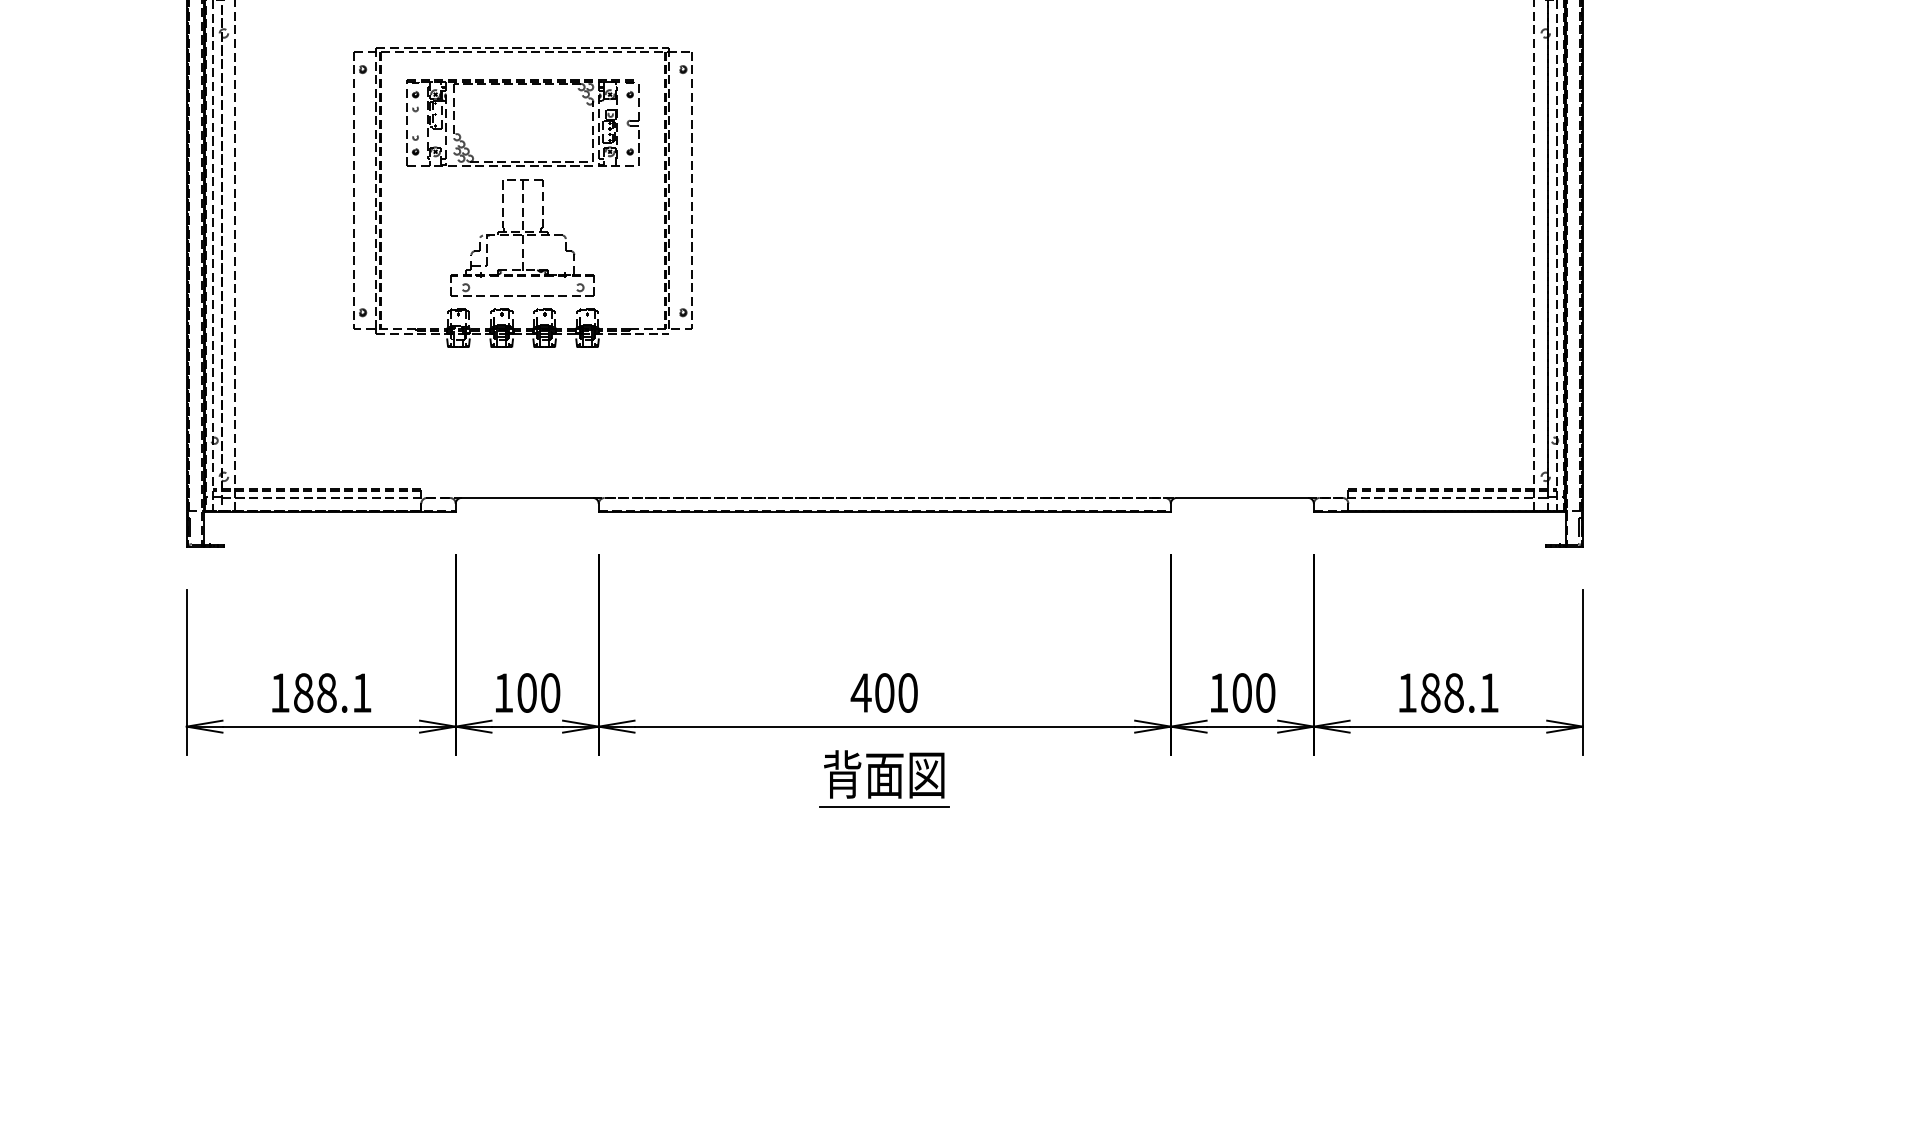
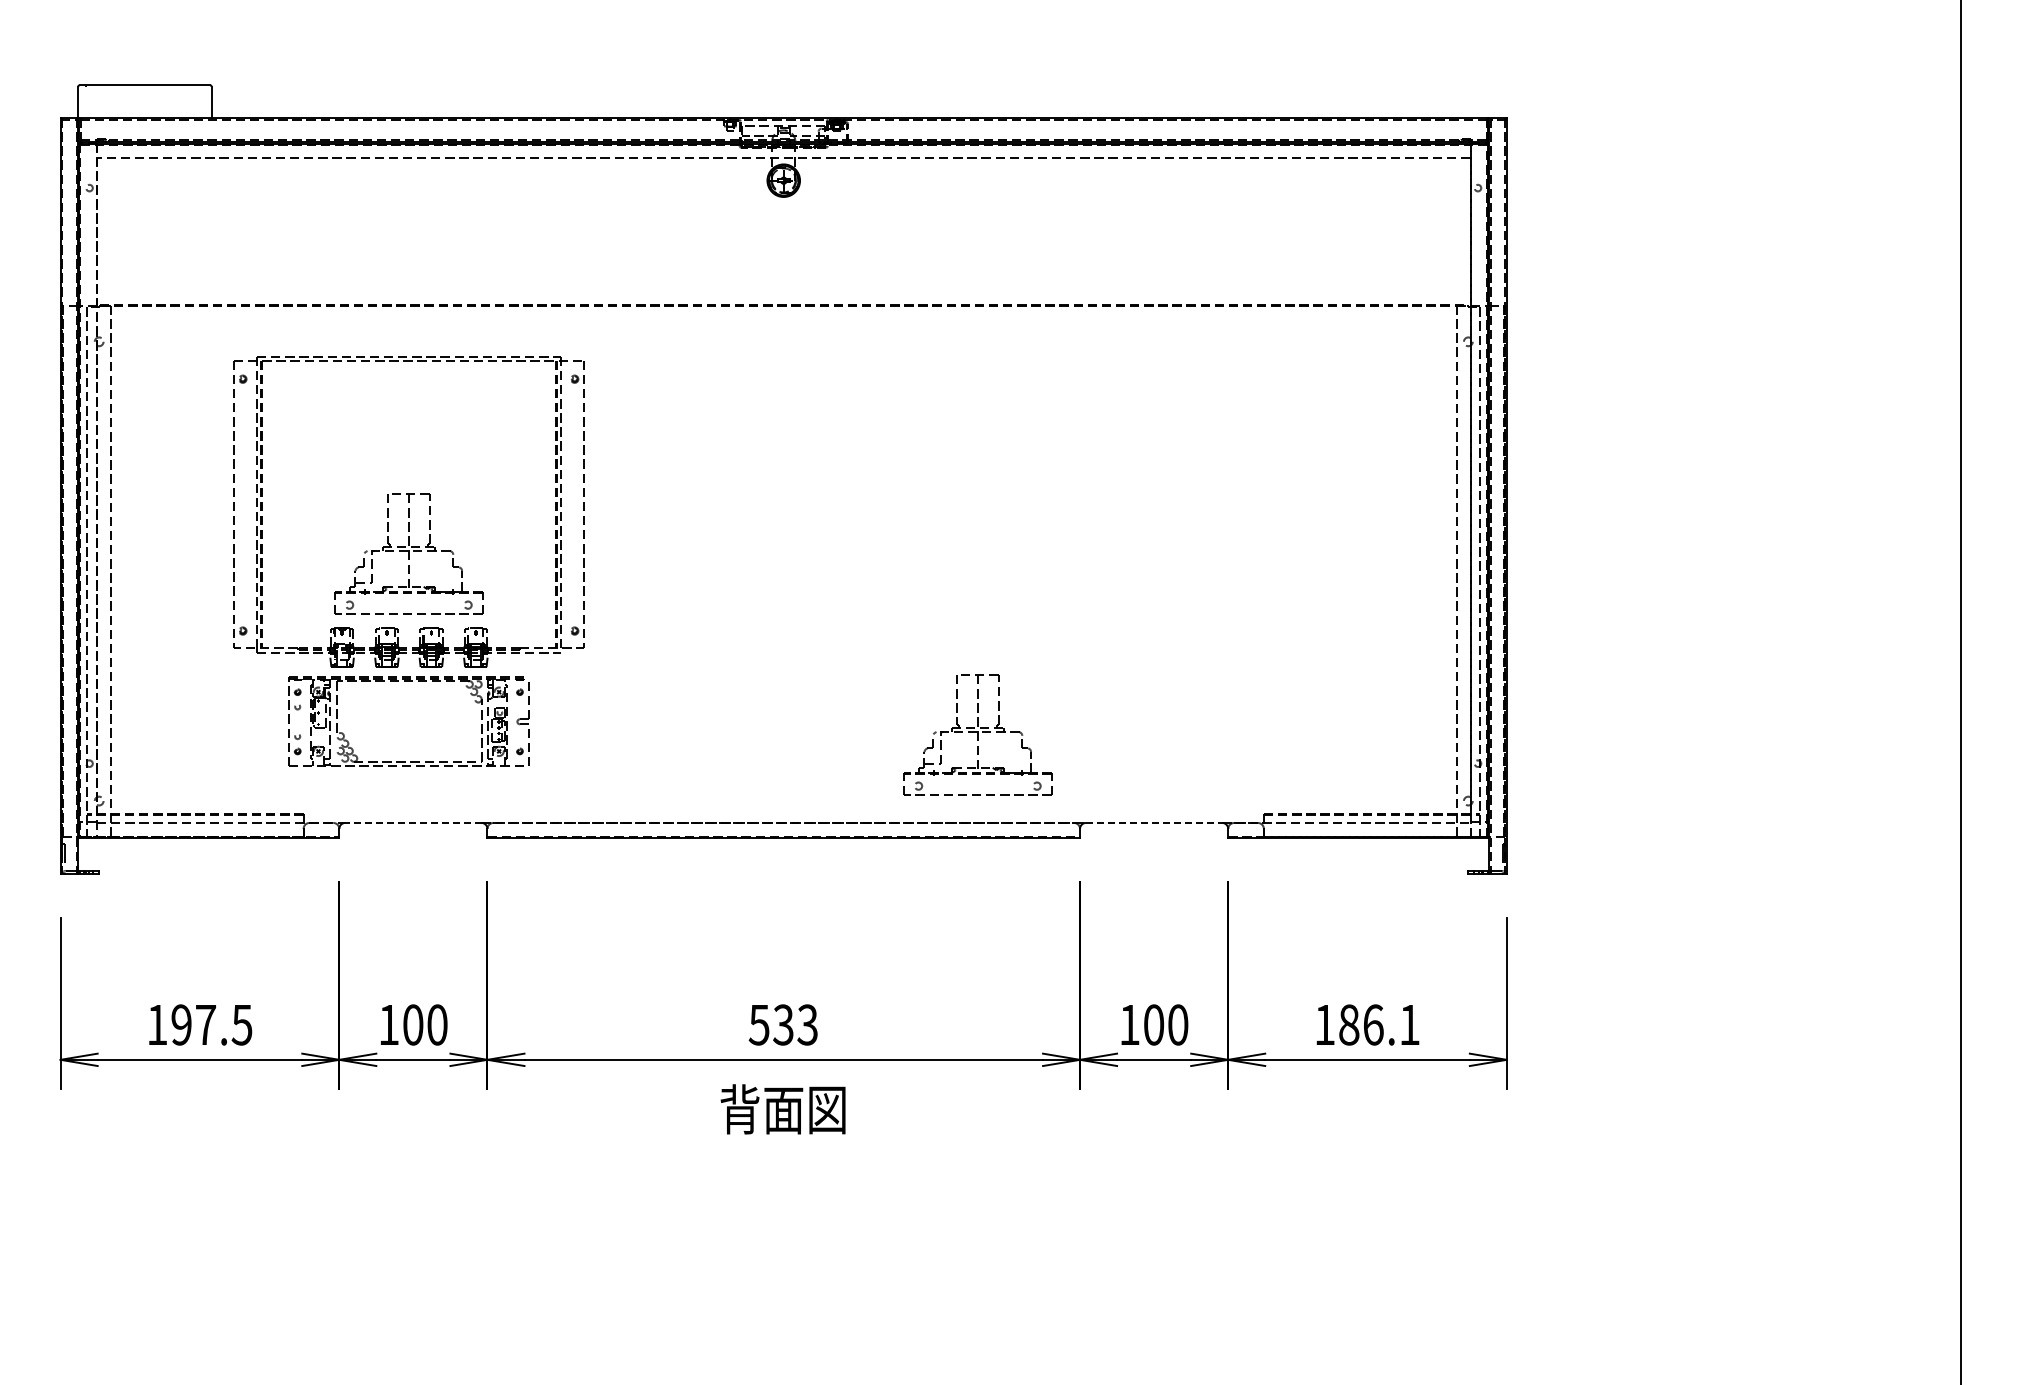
part: (522, 84) -> (408, 681), moved
part: (1071, 412) -> (977, 734), added
line: (526, 497) -> (412, 822), solid -> dashed
line: (1242, 497) -> (1154, 822), solid -> dashed
text: (332, 692) -> (211, 1024), 188.1 -> 197.5
text: (883, 692) -> (782, 1024), 400 -> 533
text: (1454, 692) -> (1373, 1024), 188.1 -> 186.1
line: (884, 806) -> (783, 1142), removed

